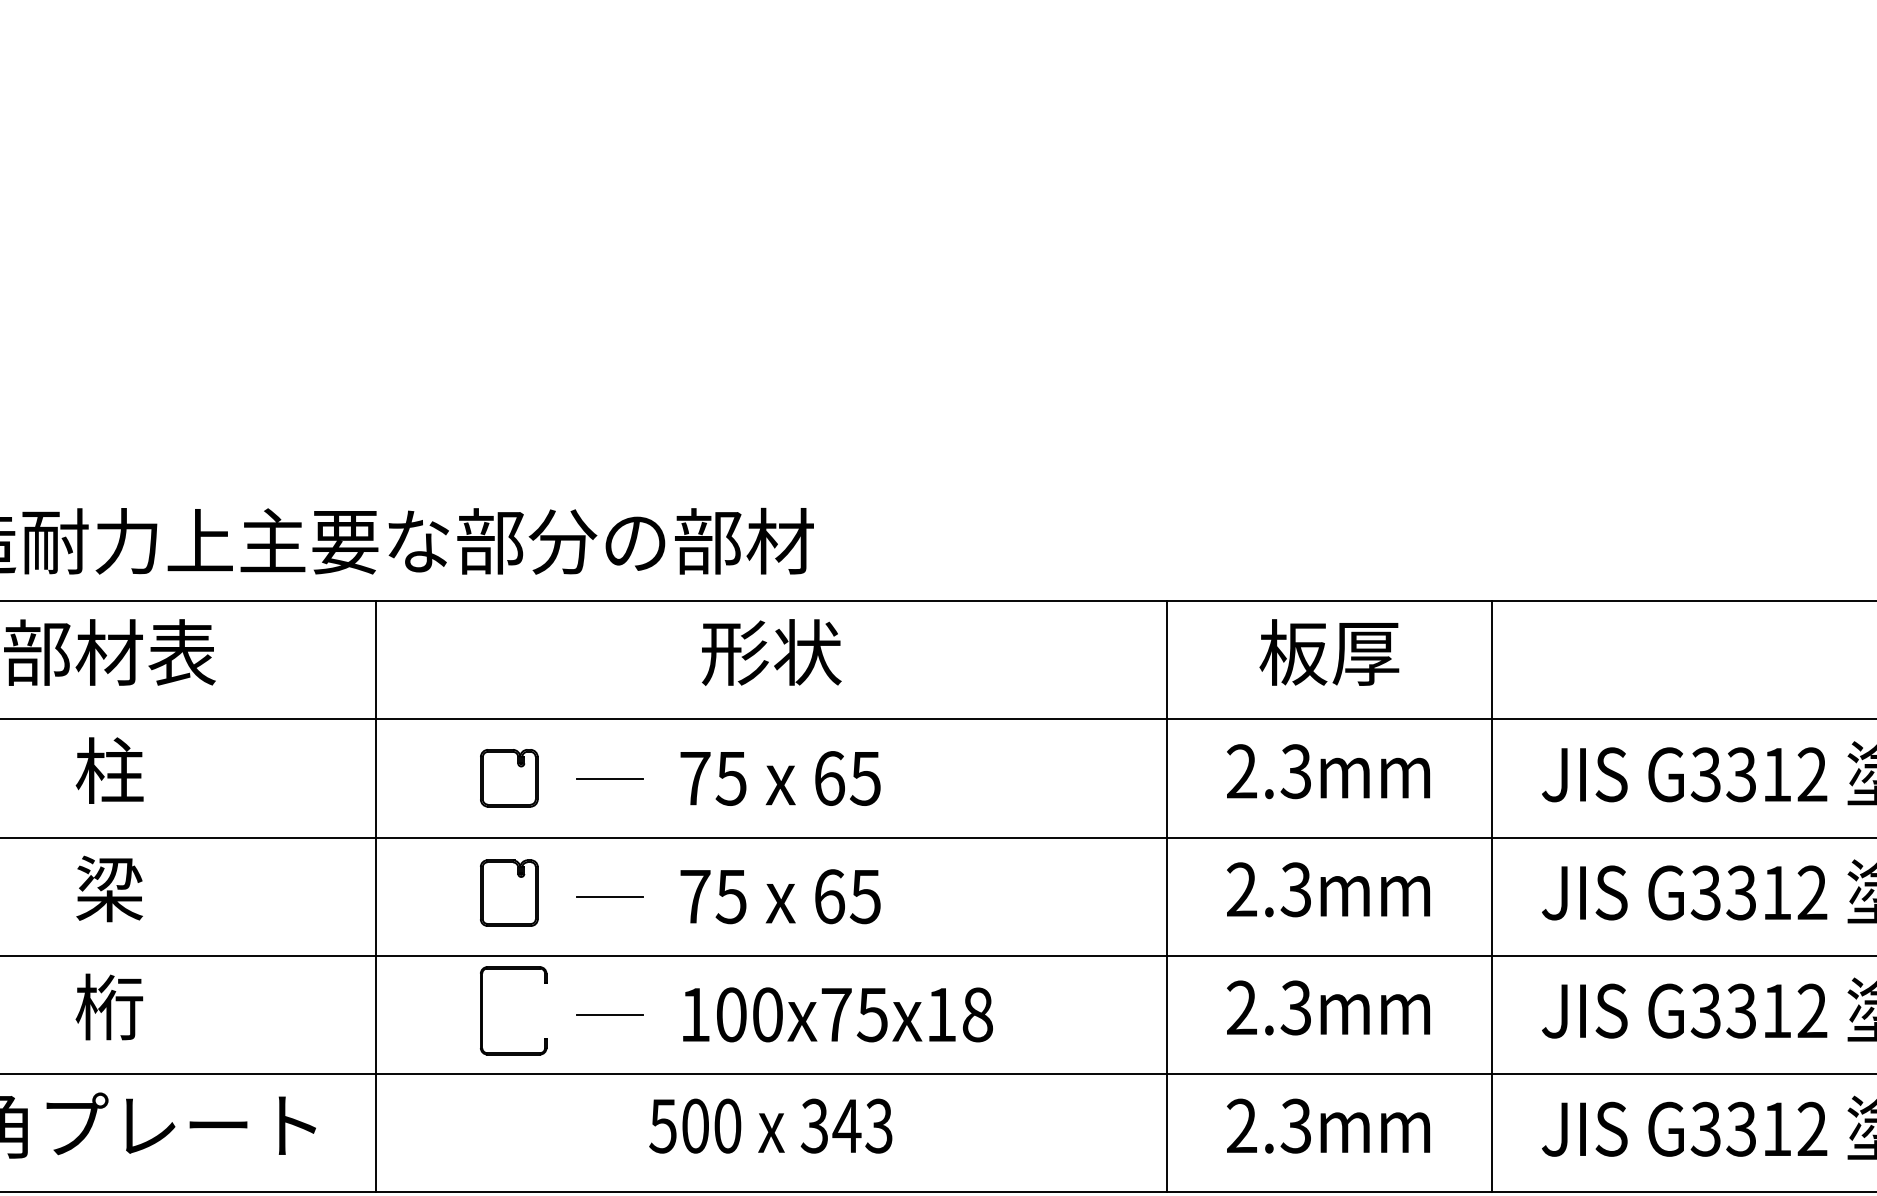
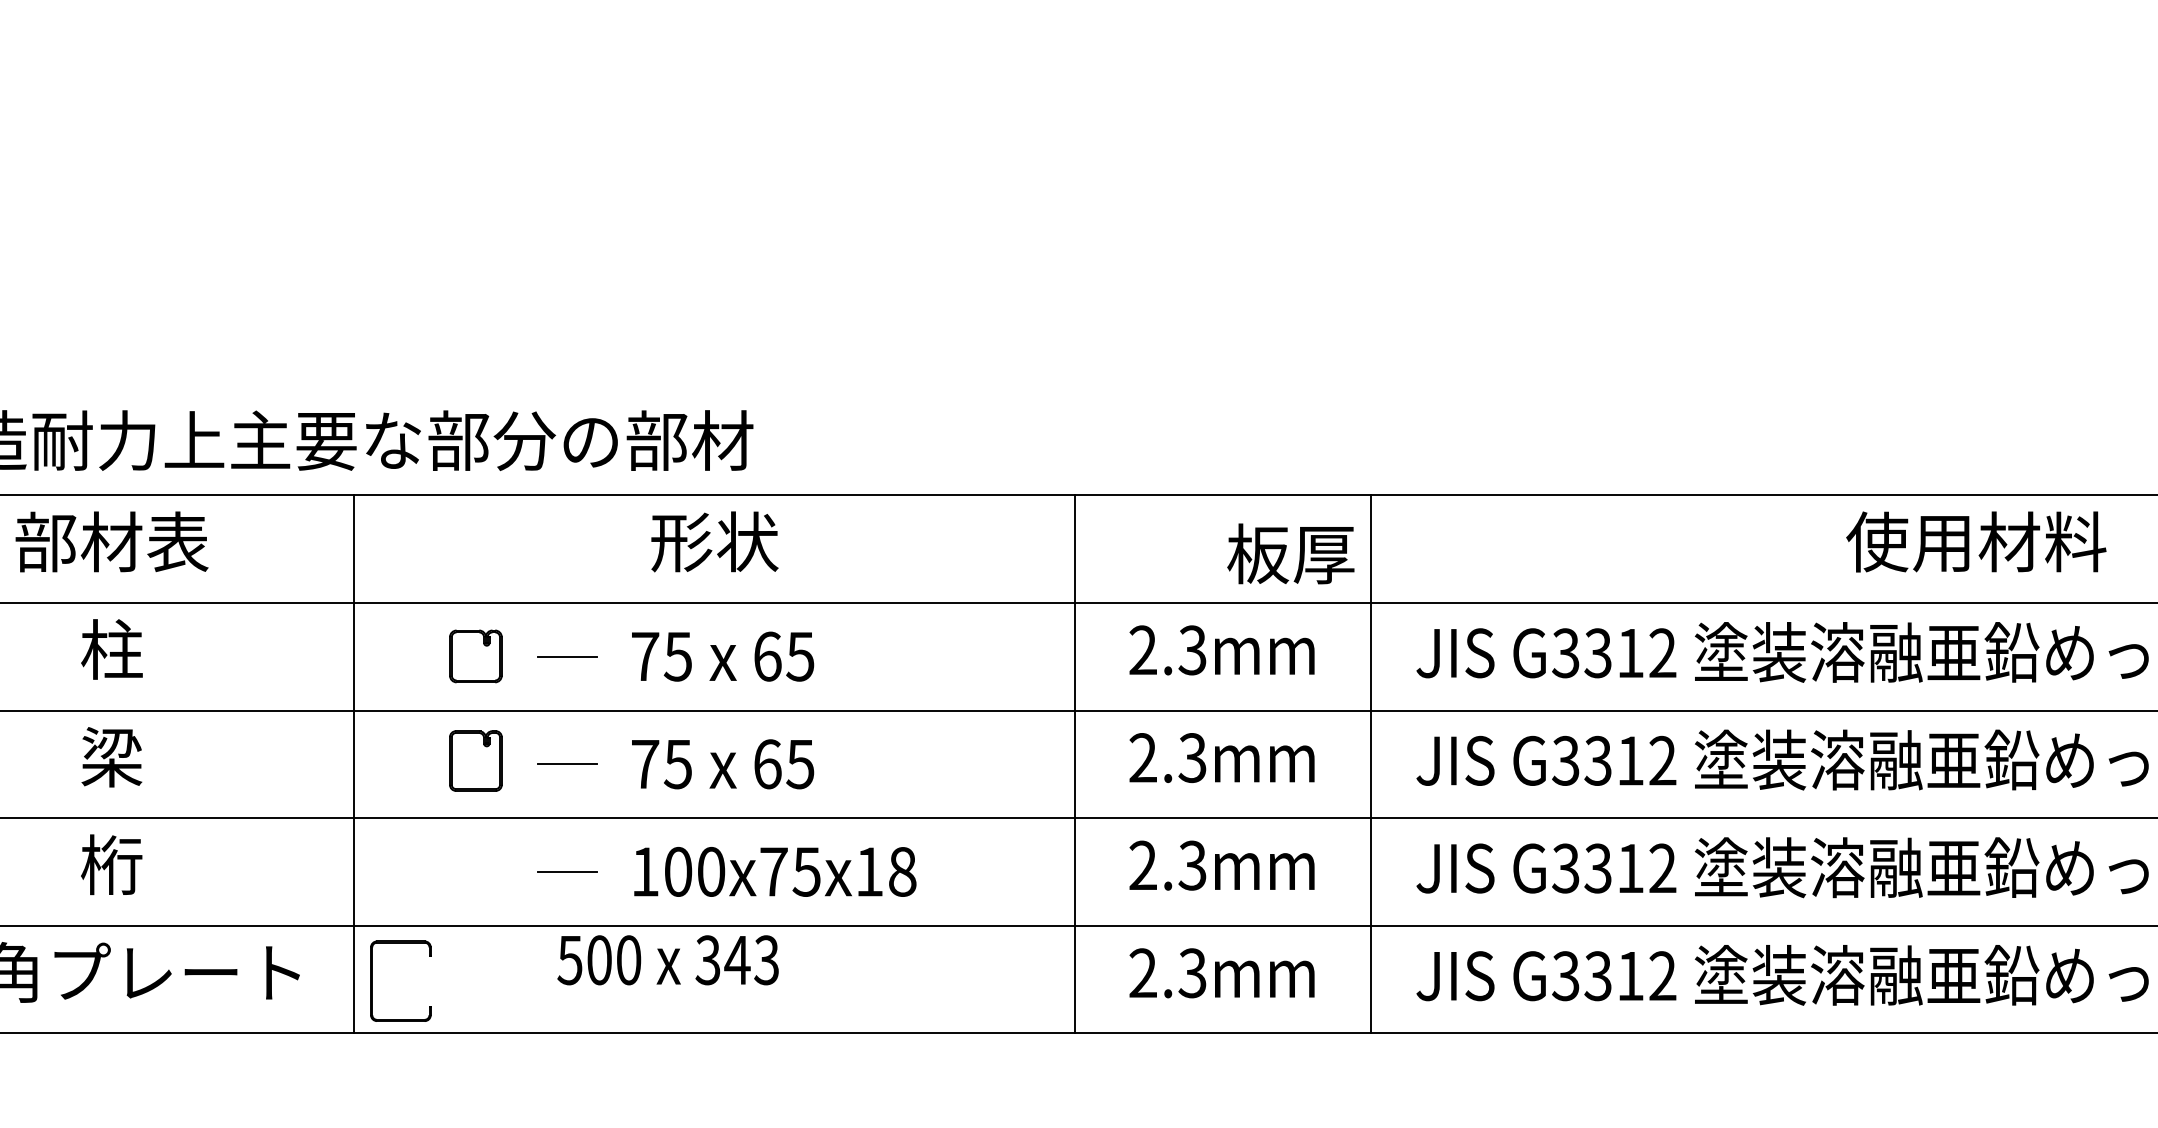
text: (1328, 652) -> (1290, 553), moved
part: (482, 1009) -> (372, 980), moved
text: (770, 1126) -> (667, 960), moved

